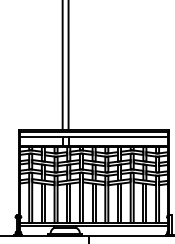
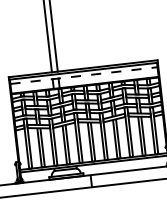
line: (94, 136) -> (84, 75), solid -> dashed

